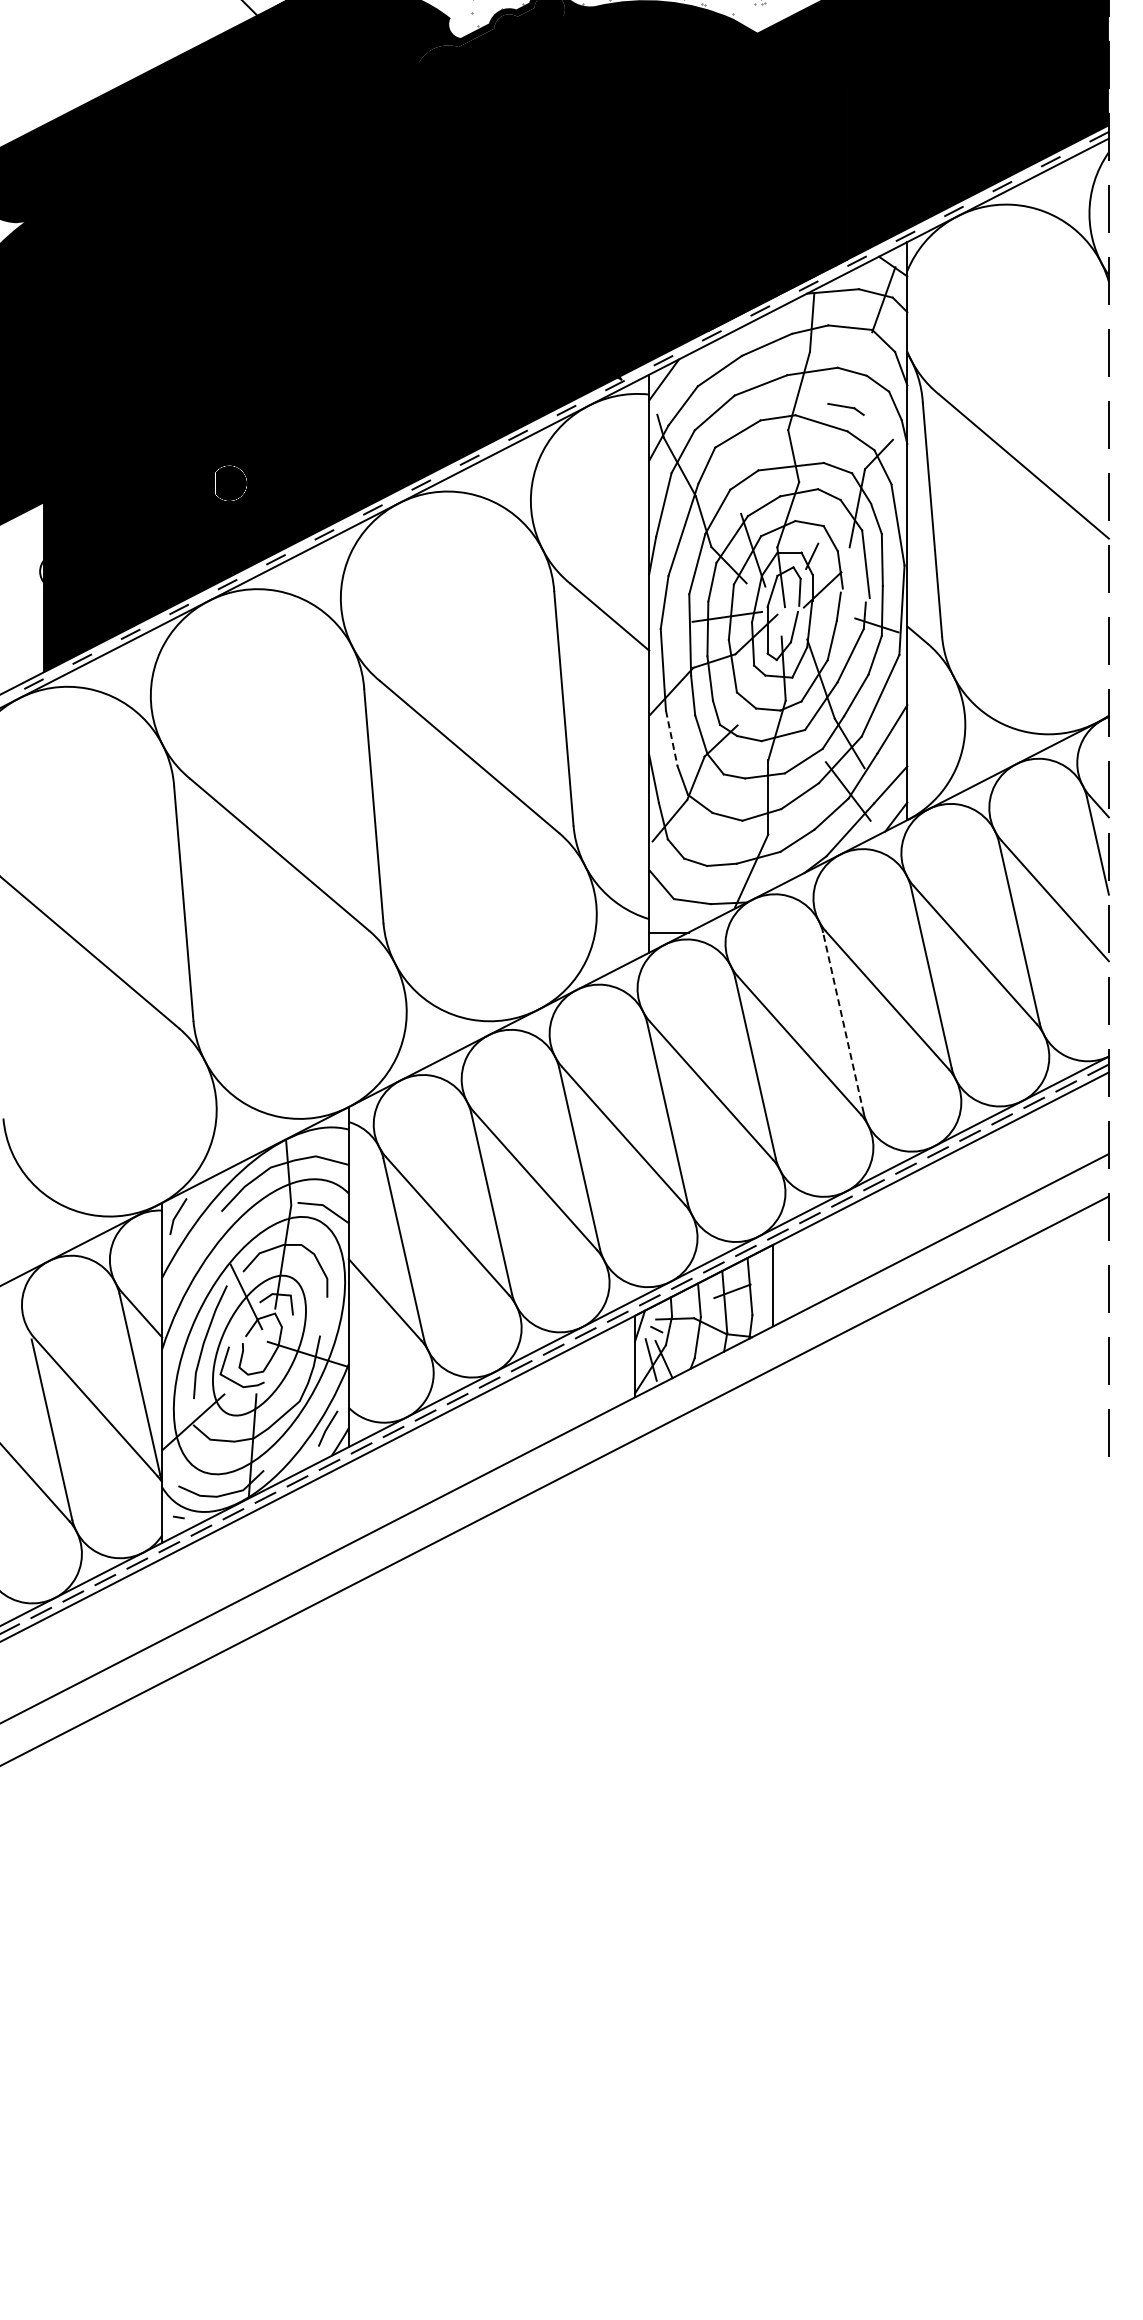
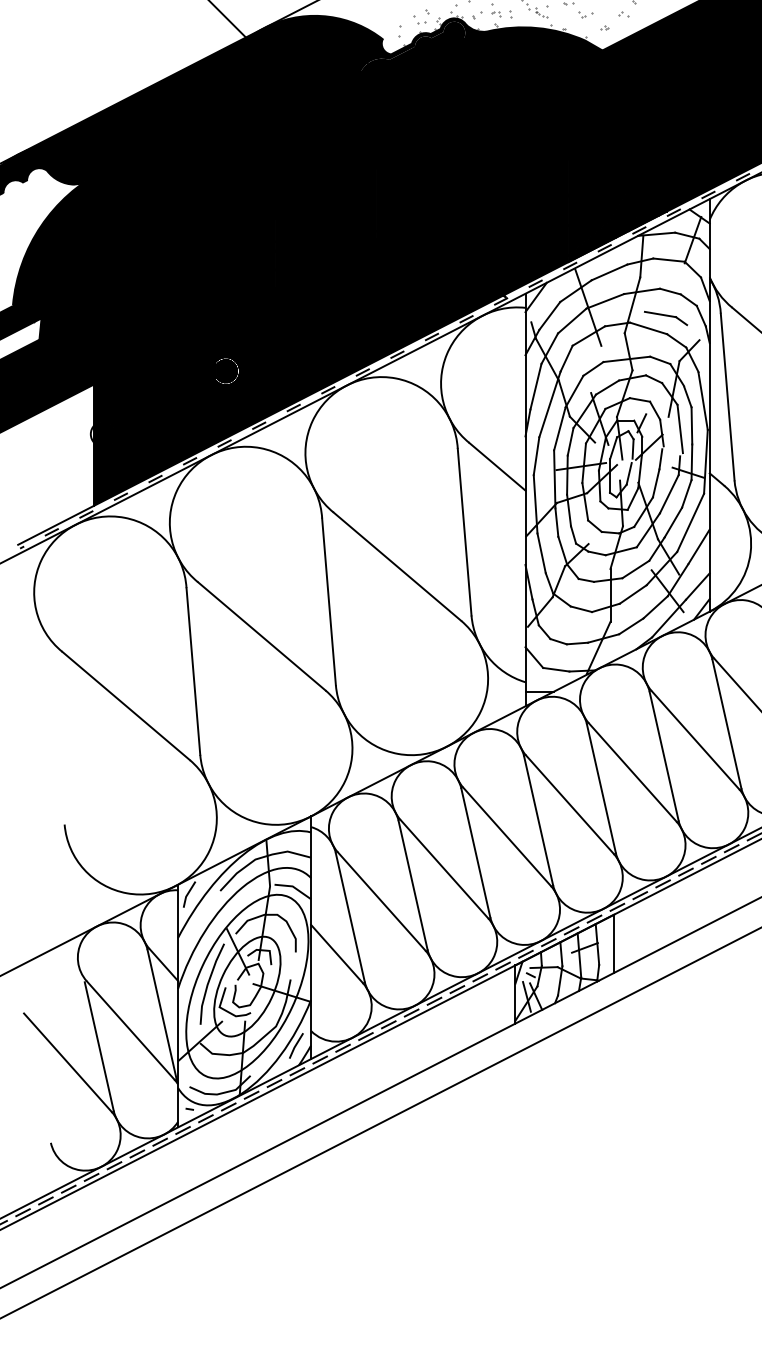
line: (737, 394) -> (588, 307), added
part: (845, 409) -> (665, 318), size x1.67
line: (671, 738) -> (541, 553), dashed -> solid
line: (843, 1023) -> (664, 756), dashed -> solid

